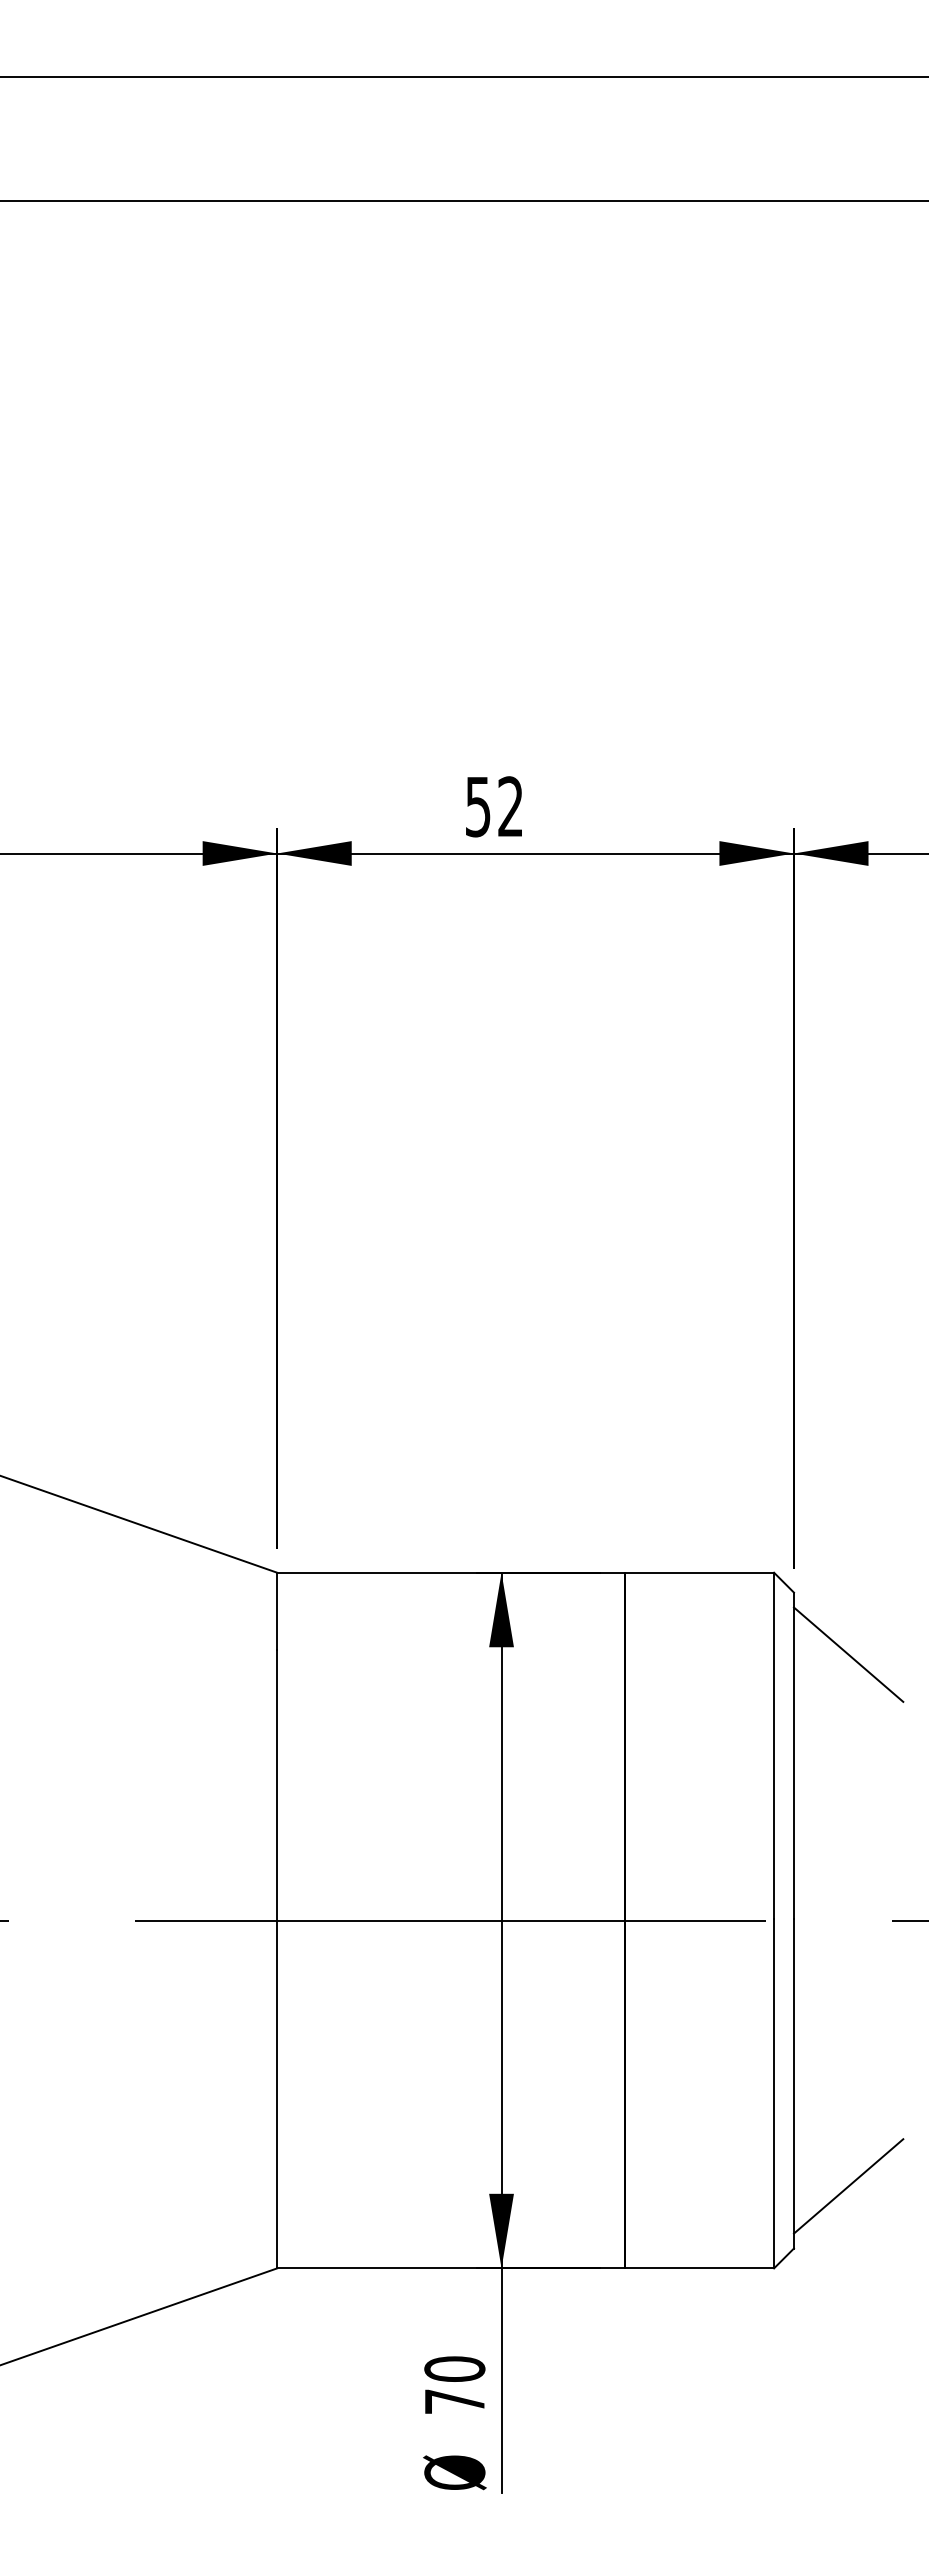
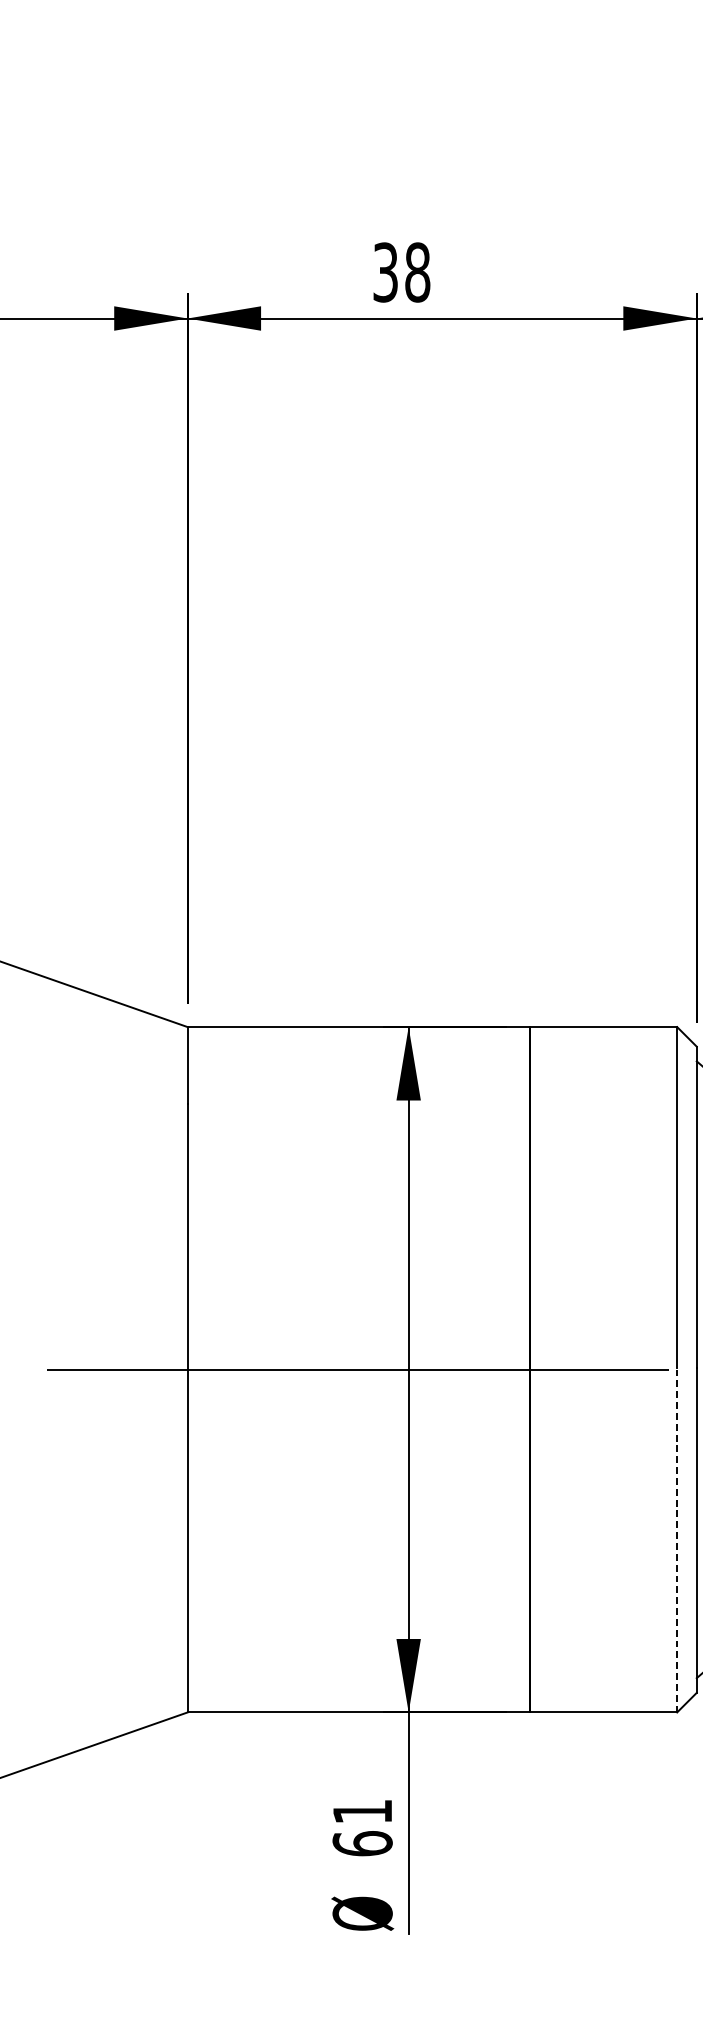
text: (494, 806) -> (401, 272), 52 -> 38
line: (774, 2093) -> (677, 1540), solid -> dashed
text: (454, 2385) -> (362, 1827), 70 -> 61

